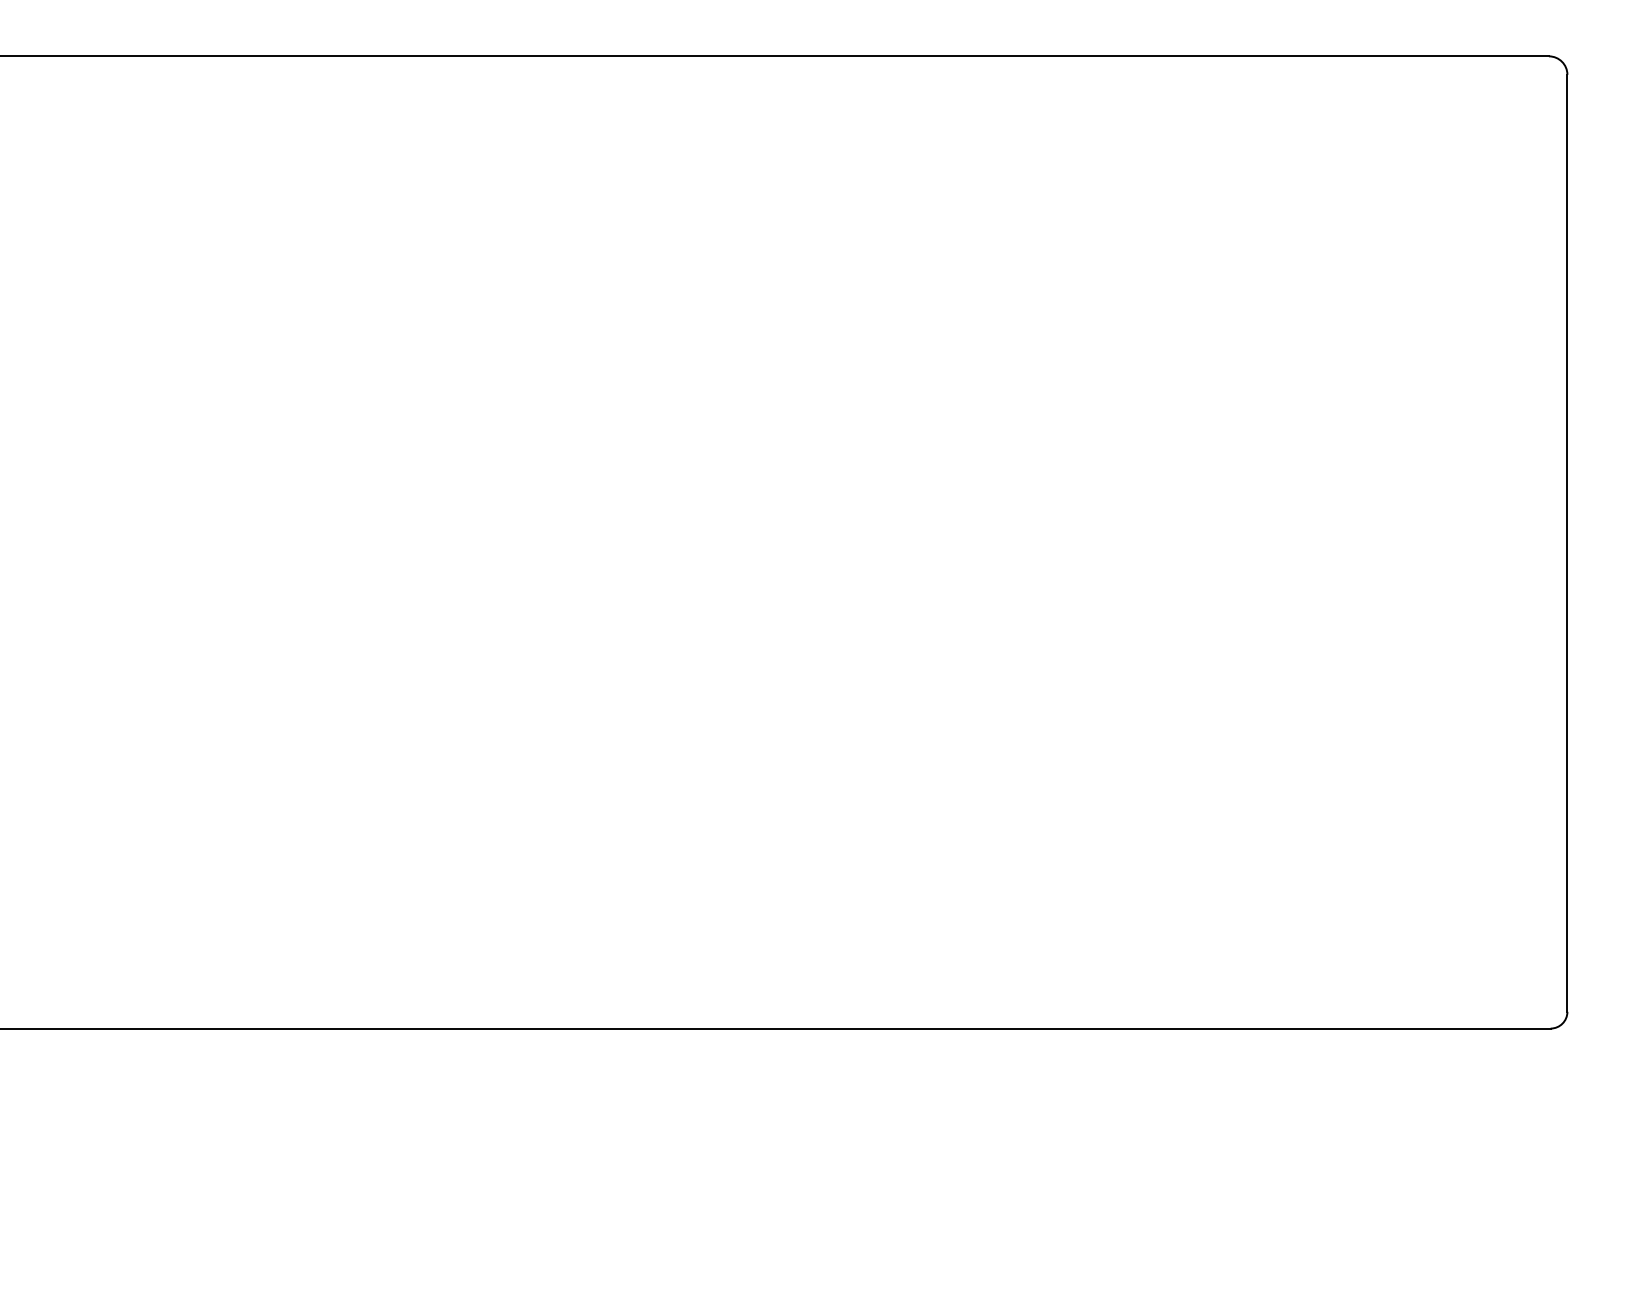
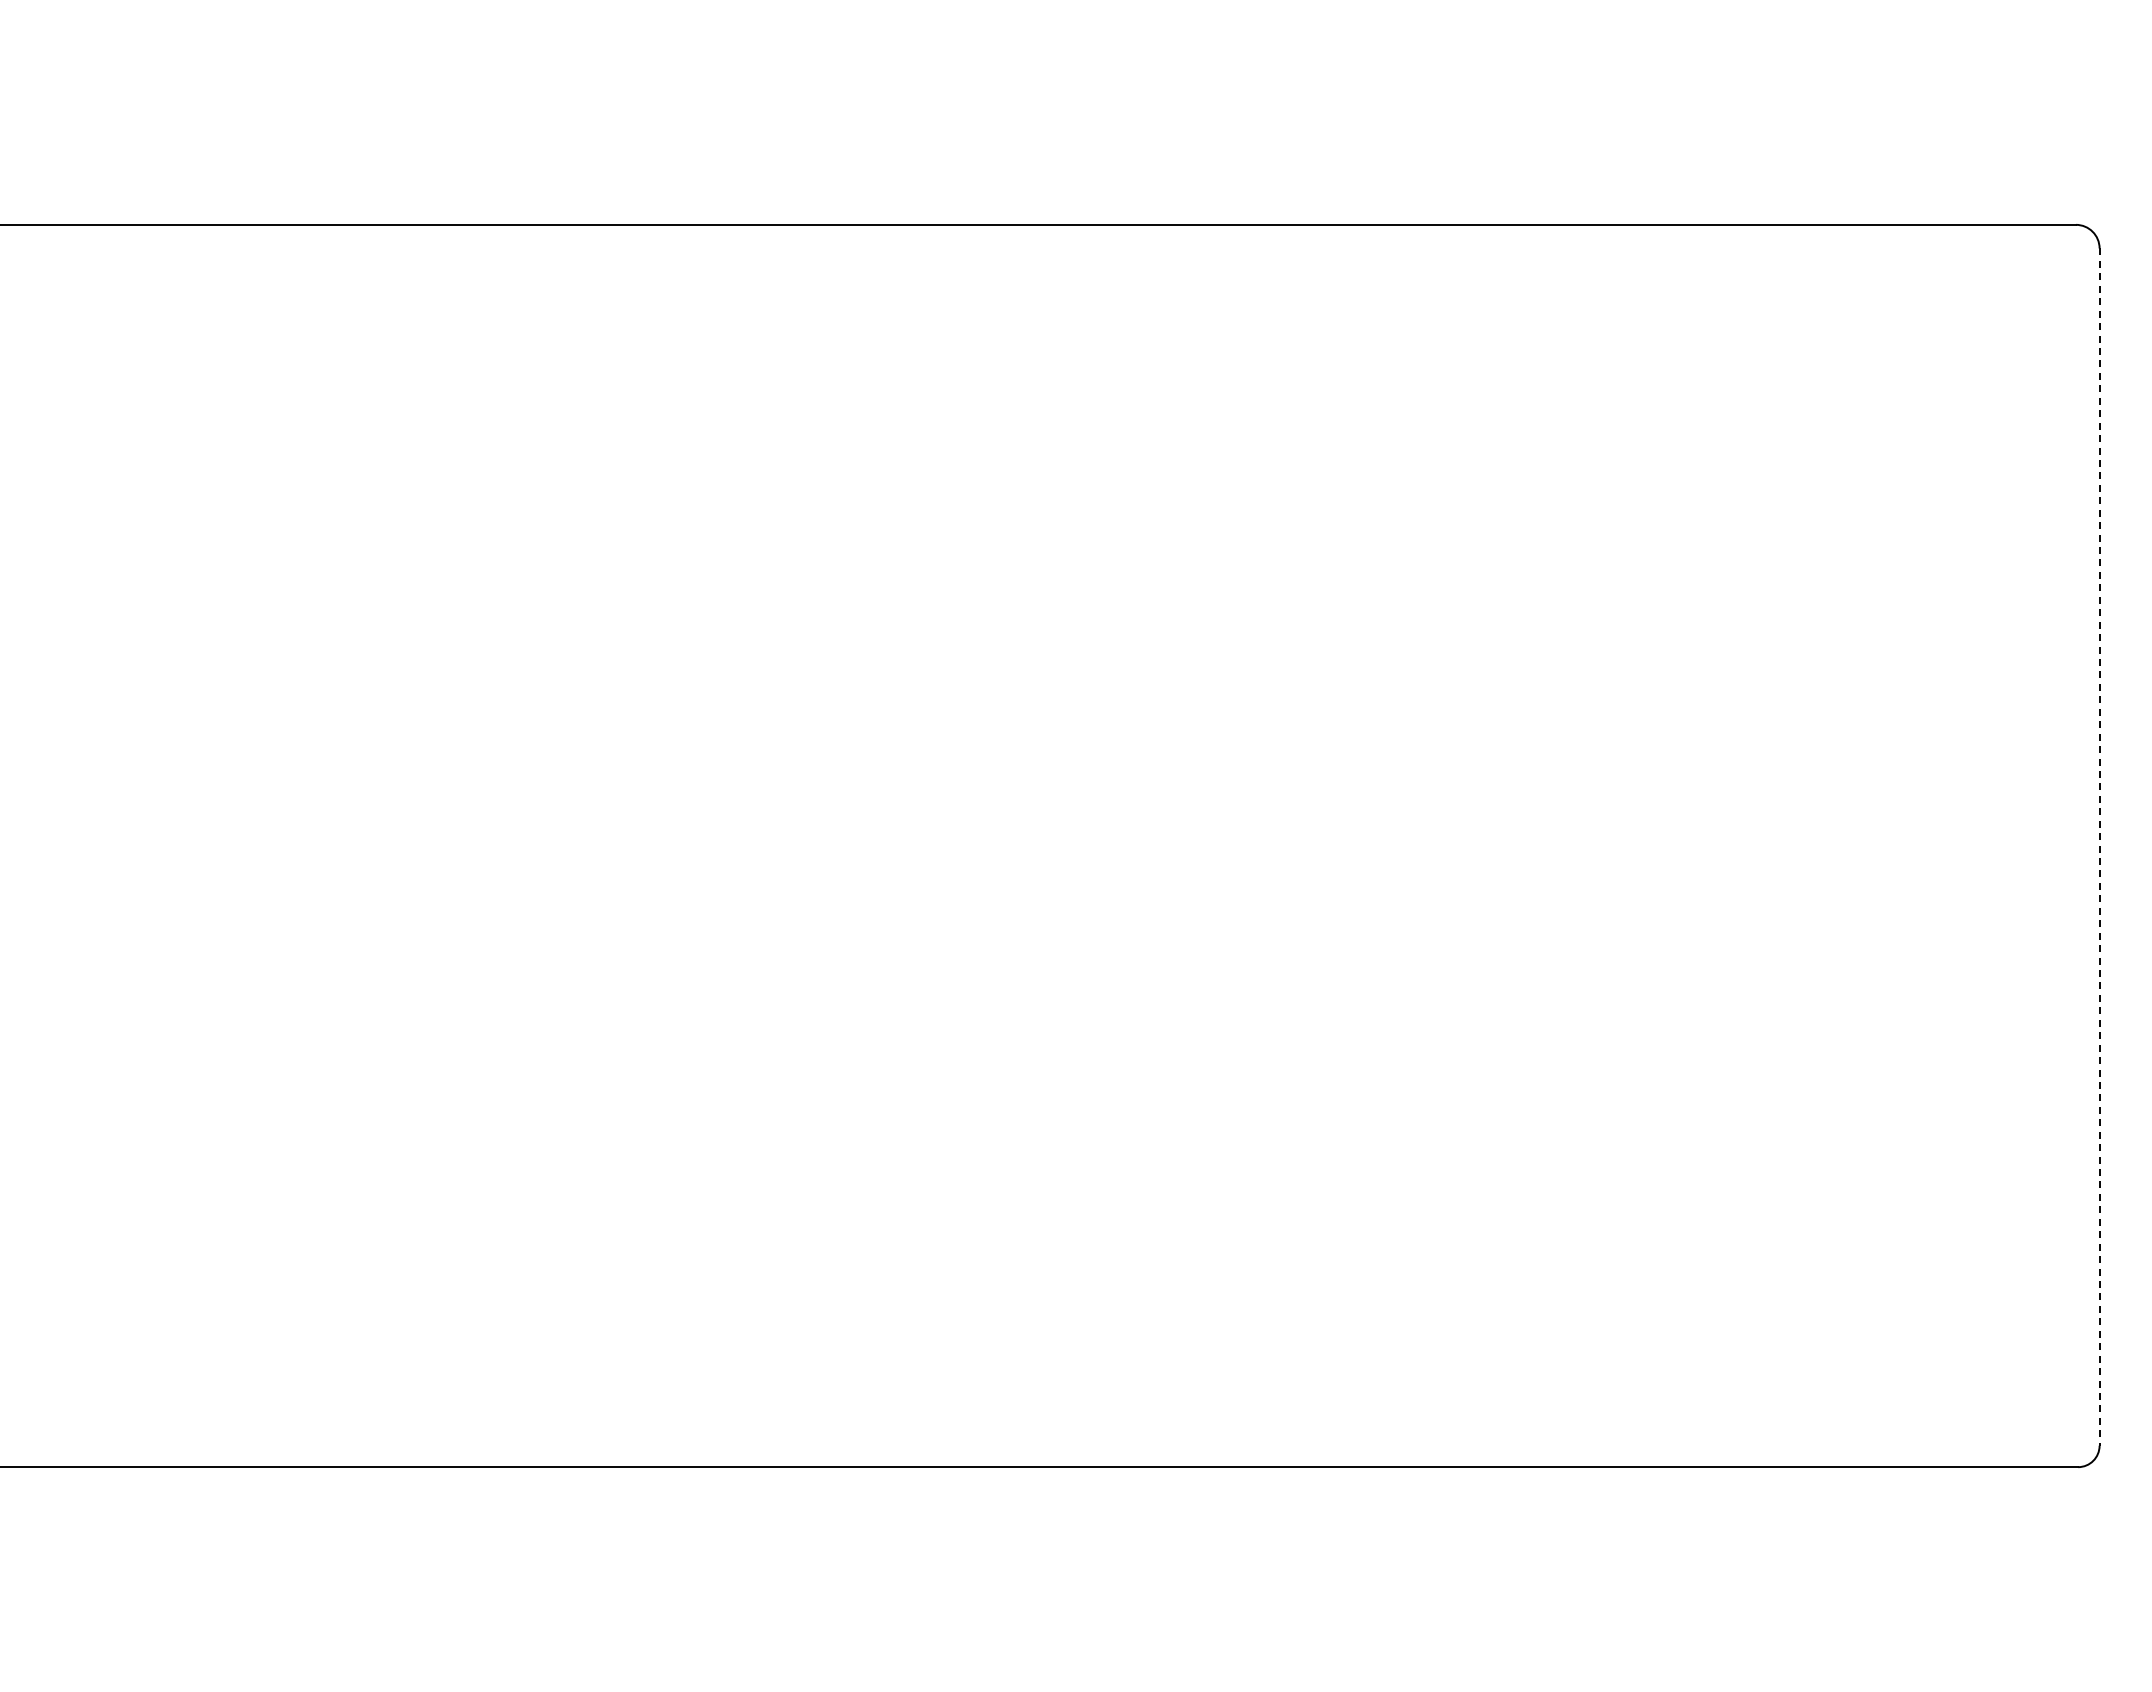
line: (1567, 543) -> (2099, 847), solid -> dashed

